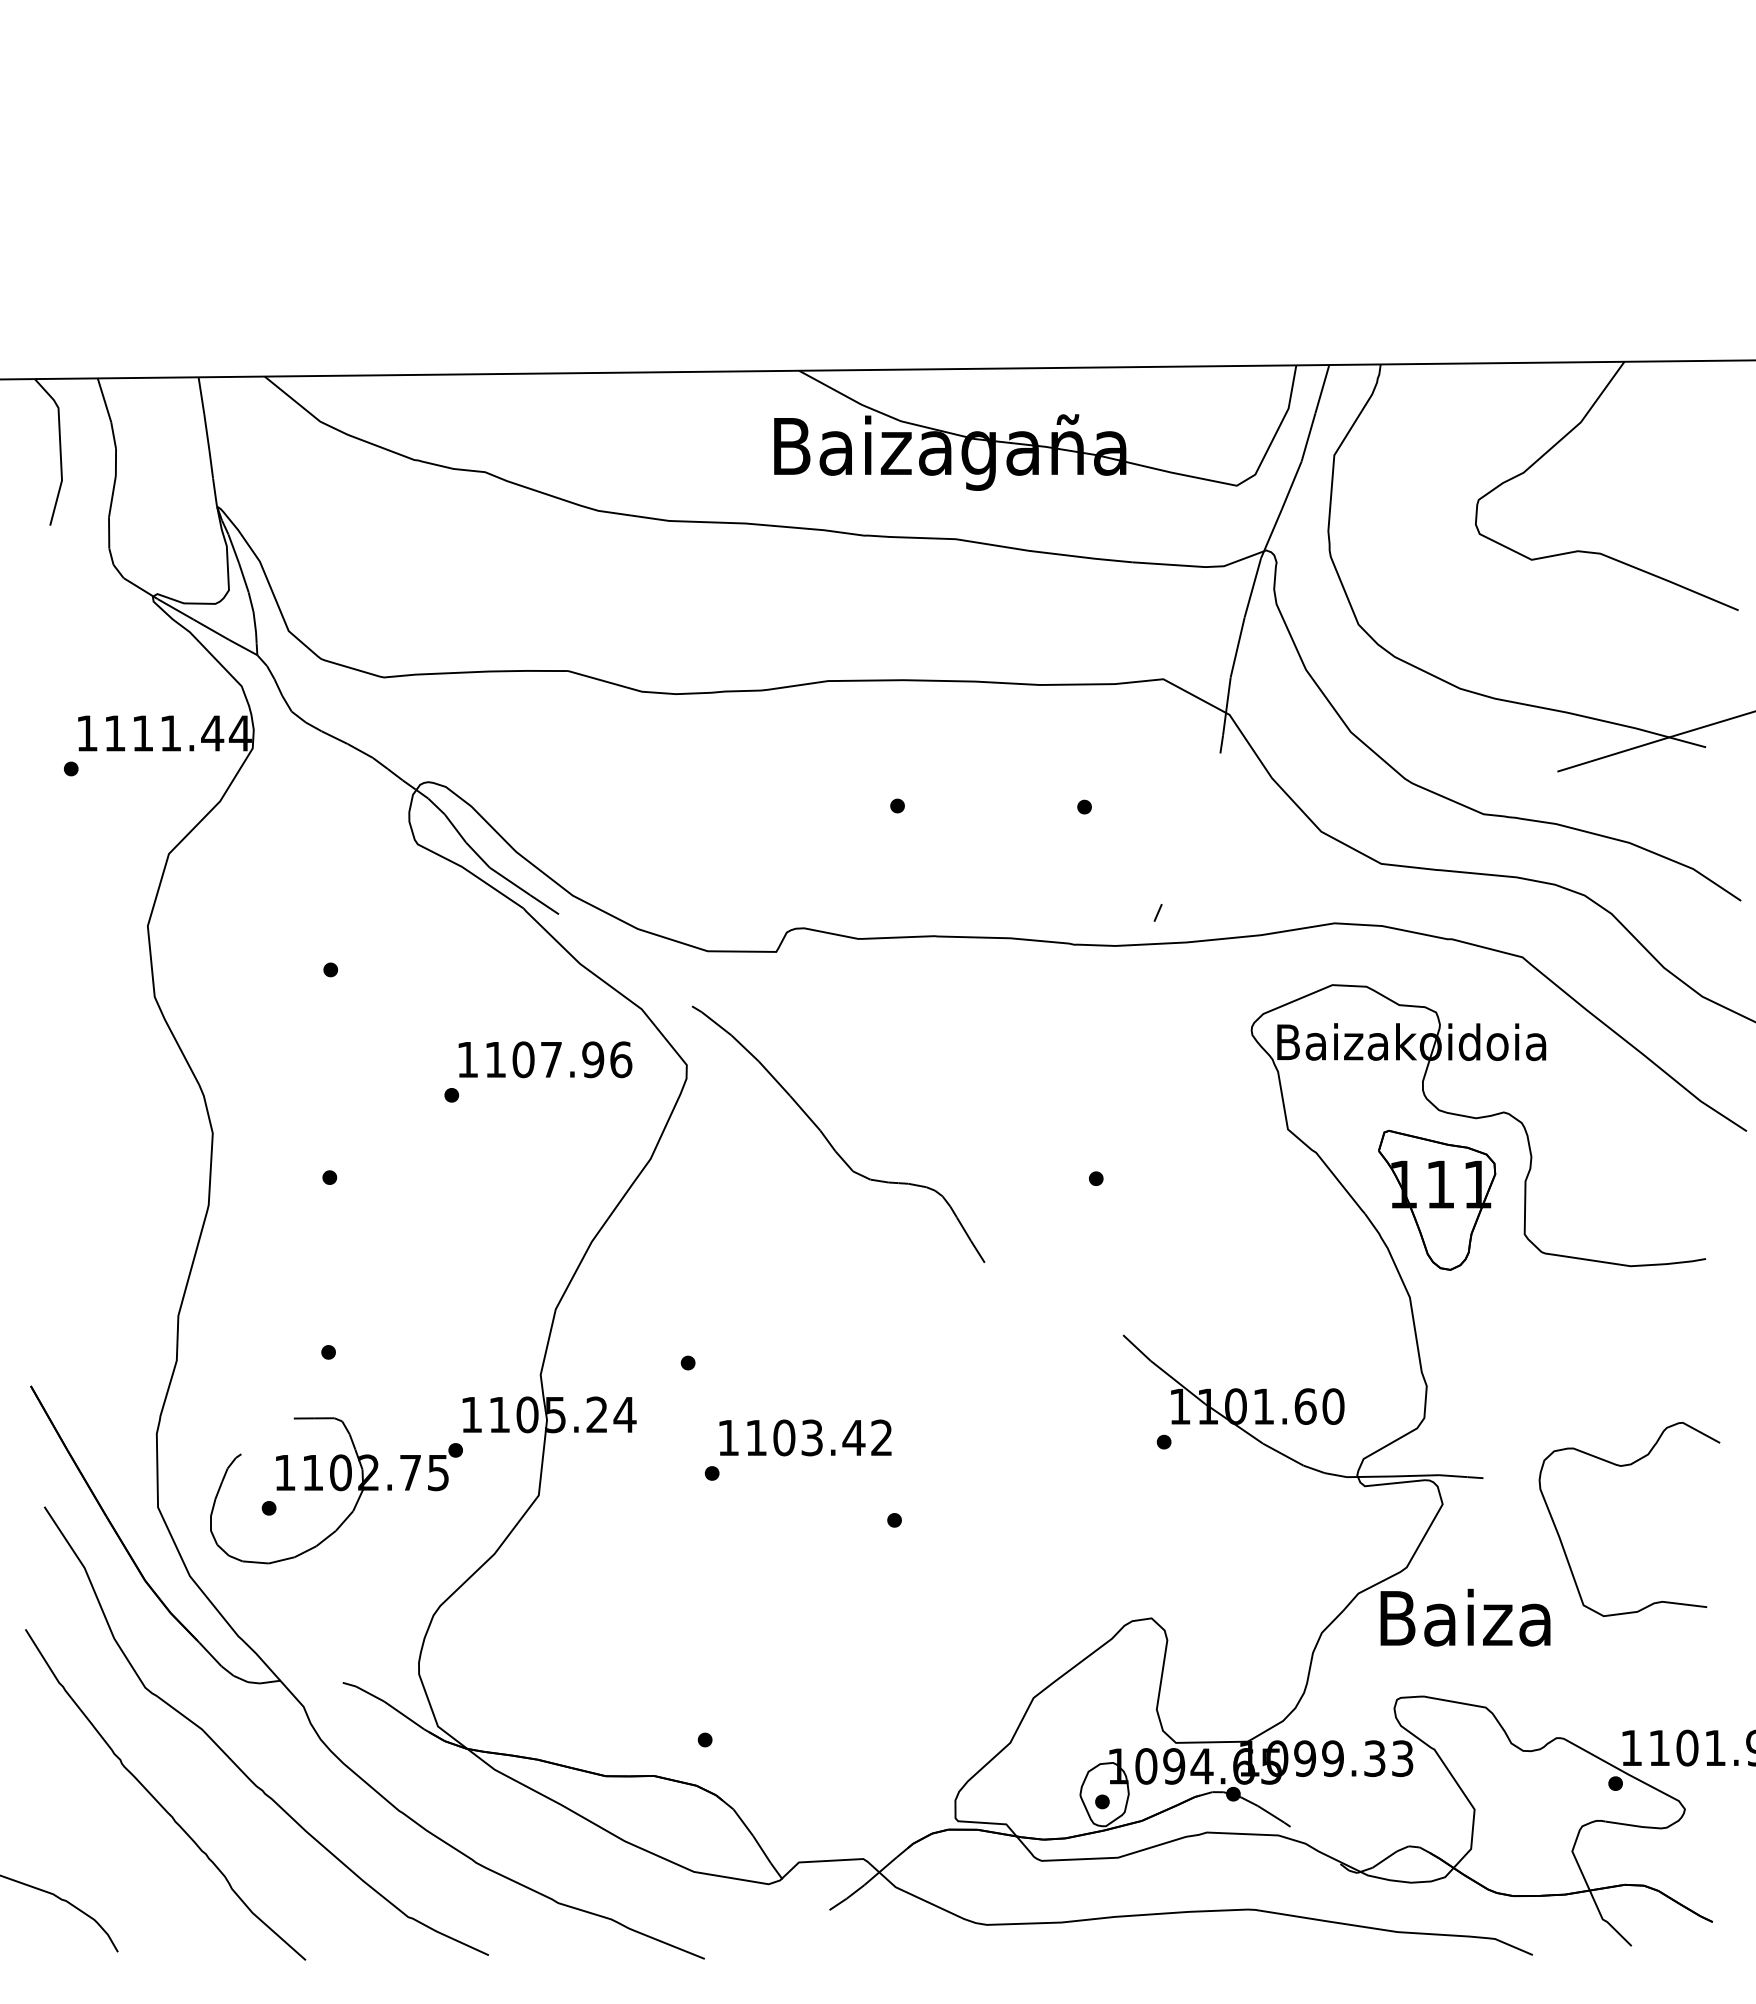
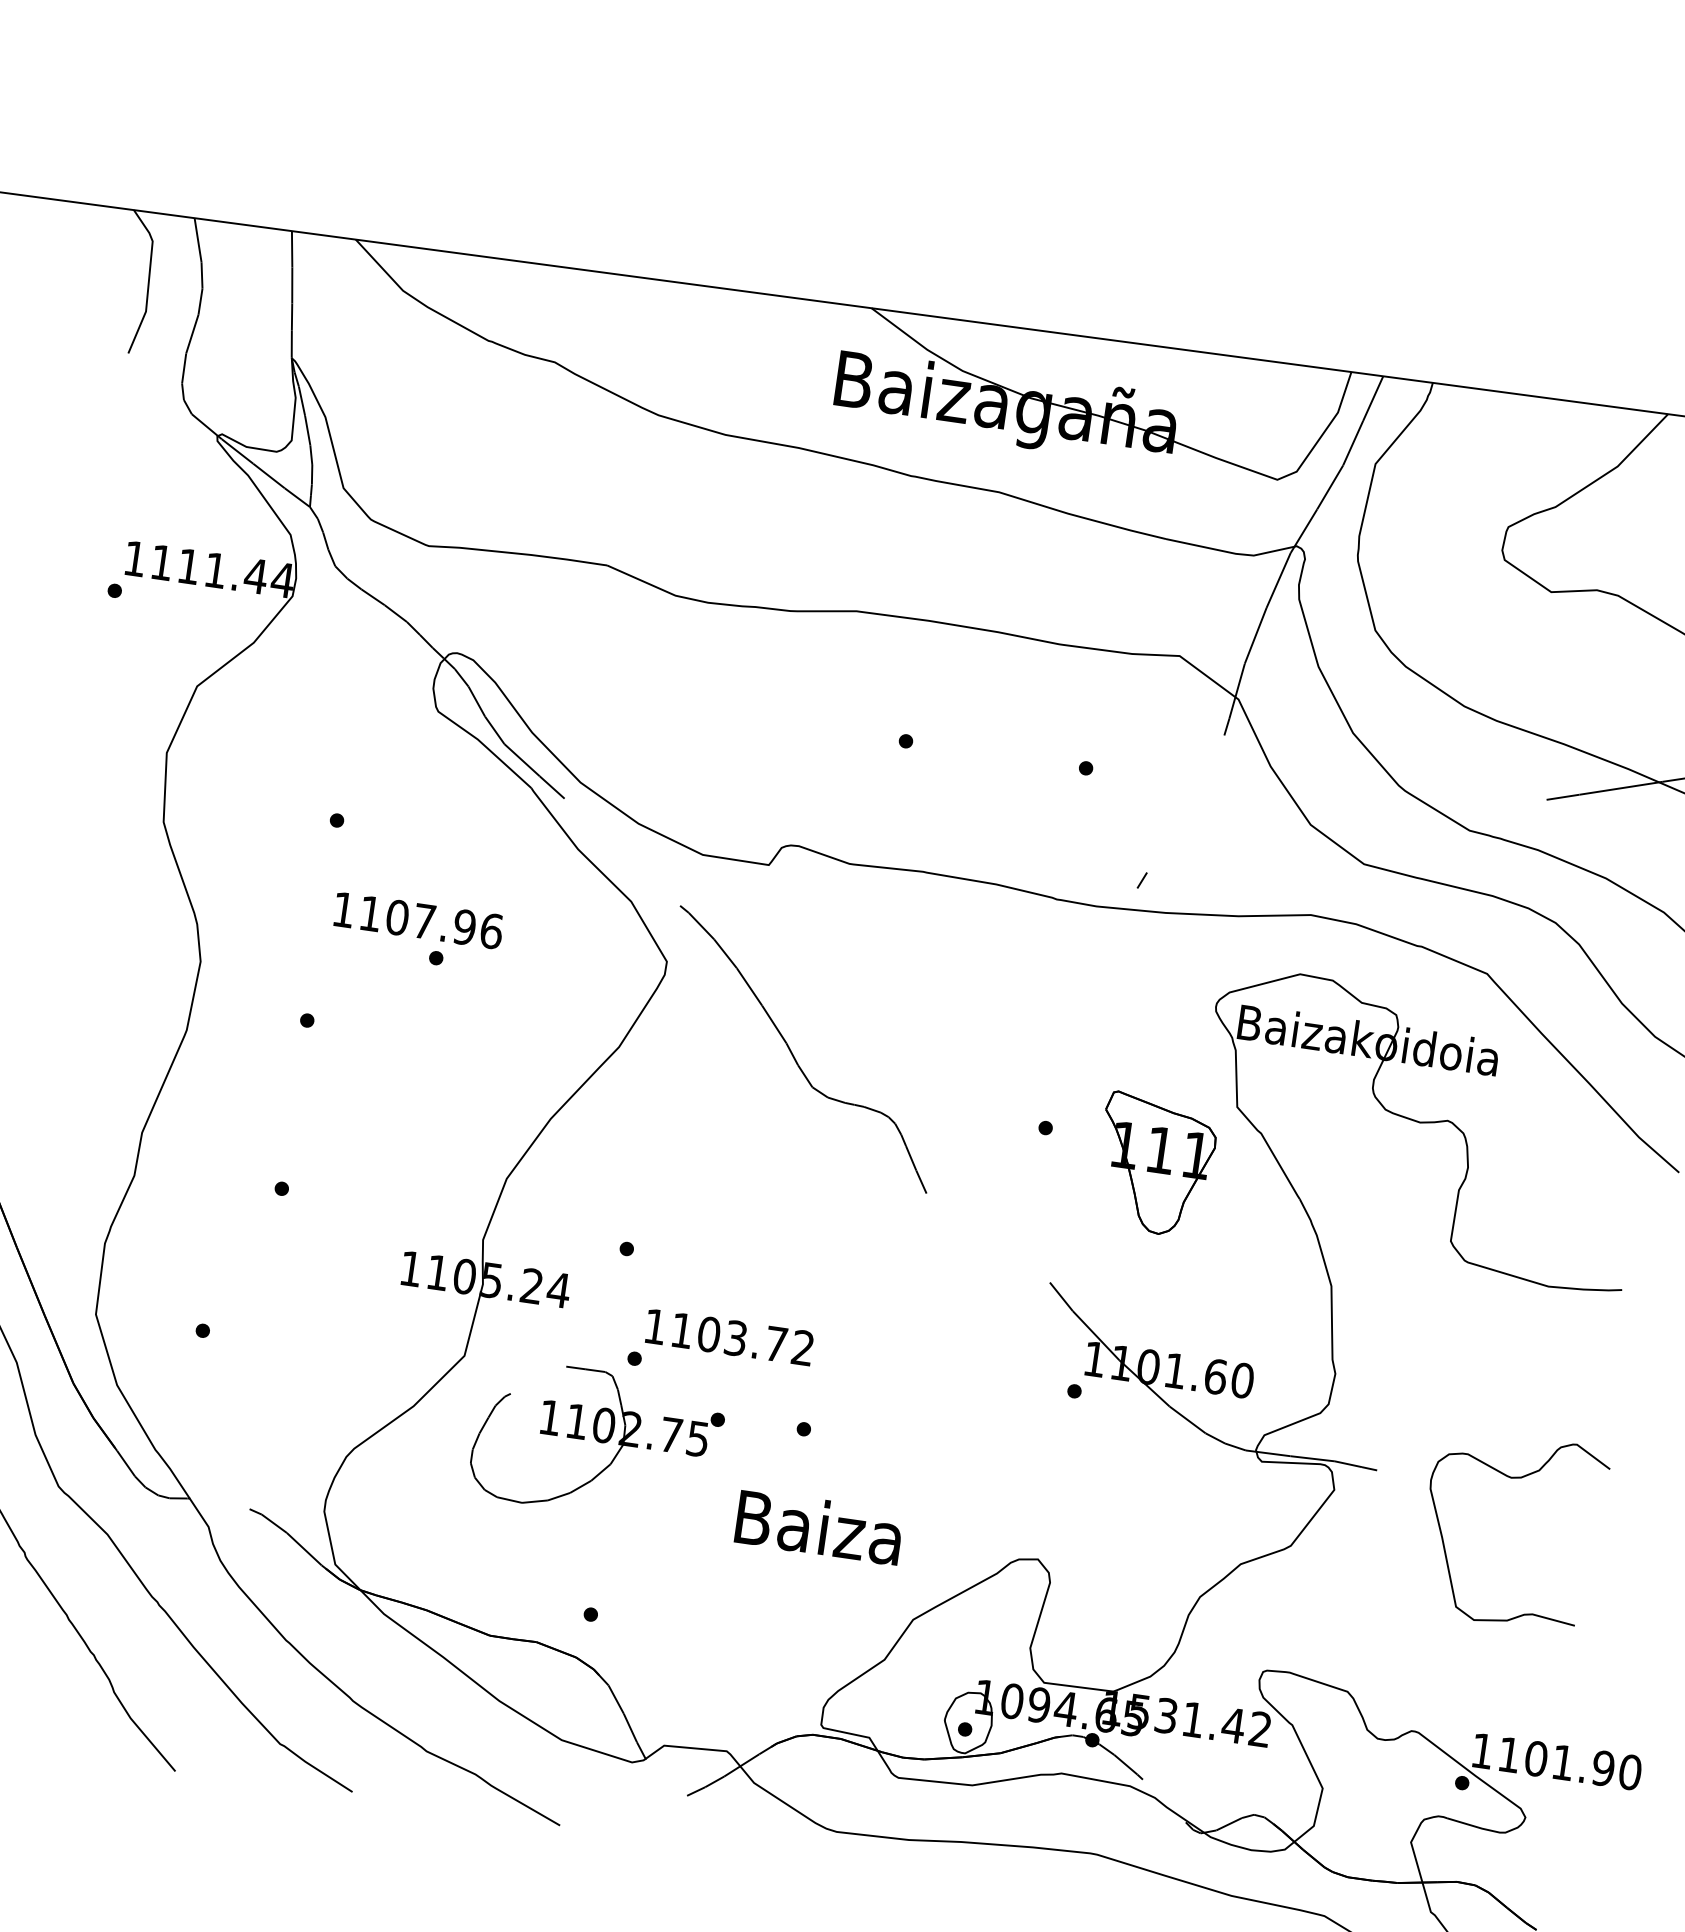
text: (545, 1059) -> (418, 920), moved
part: (1437, 1199) -> (1155, 1164), moved
text: (853, 1437) -> (775, 1343), 1103.42 -> 1103.72
part: (336, 1490) -> (597, 1441), moved
text: (1465, 1617) -> (819, 1527), moved
text: (1339, 1758) -> (1199, 1720), 1099.33 -> 1531.42

